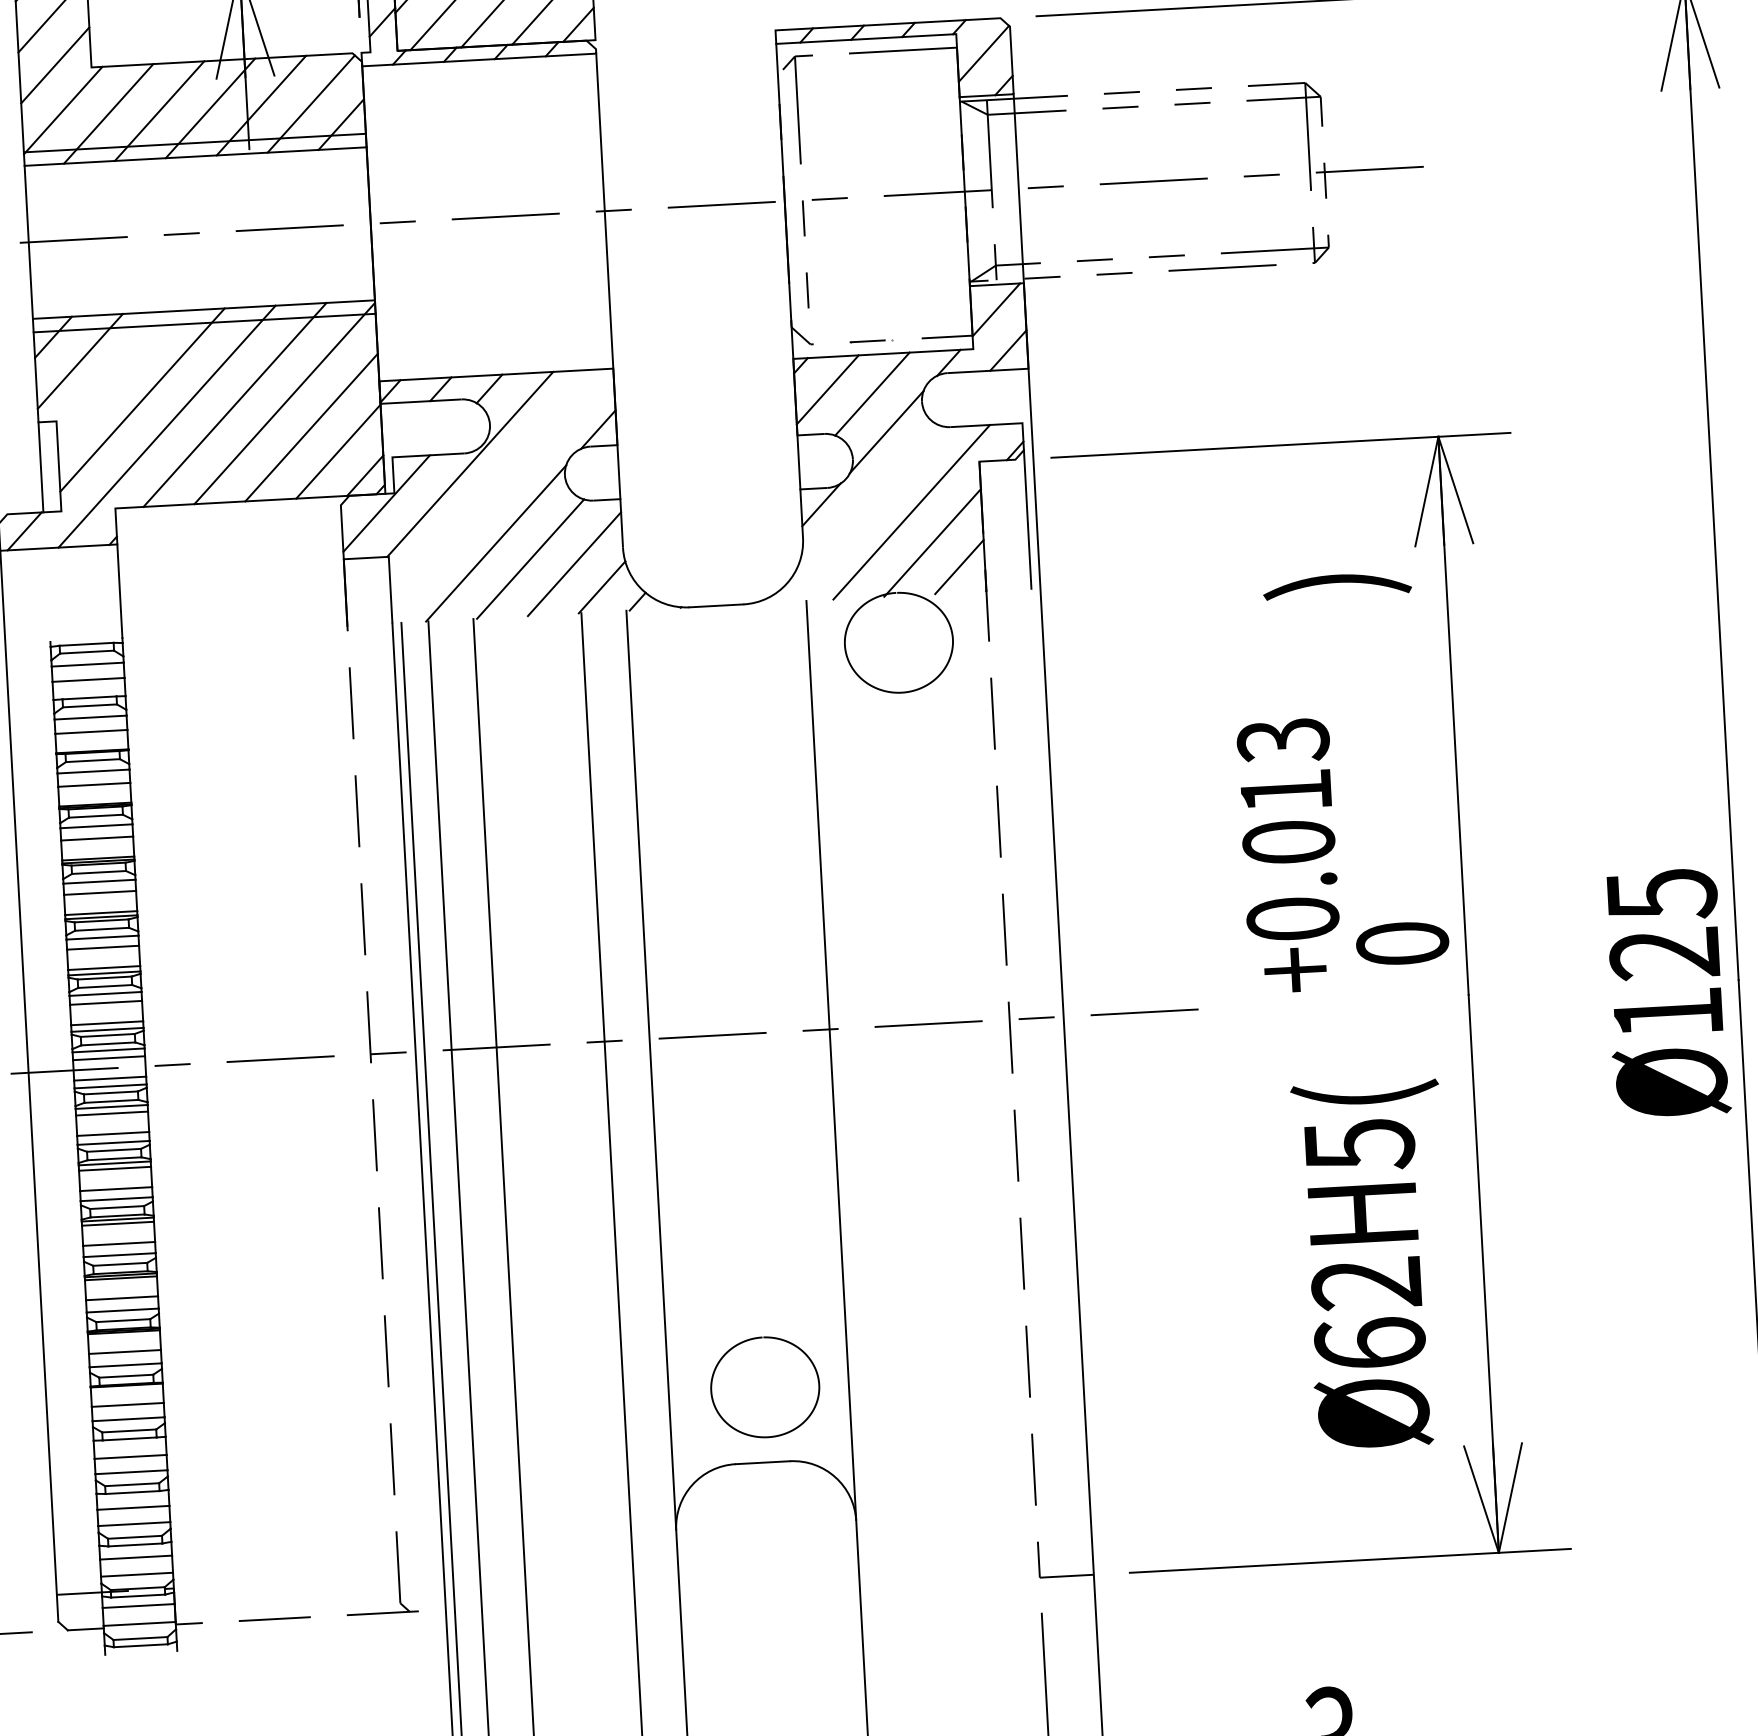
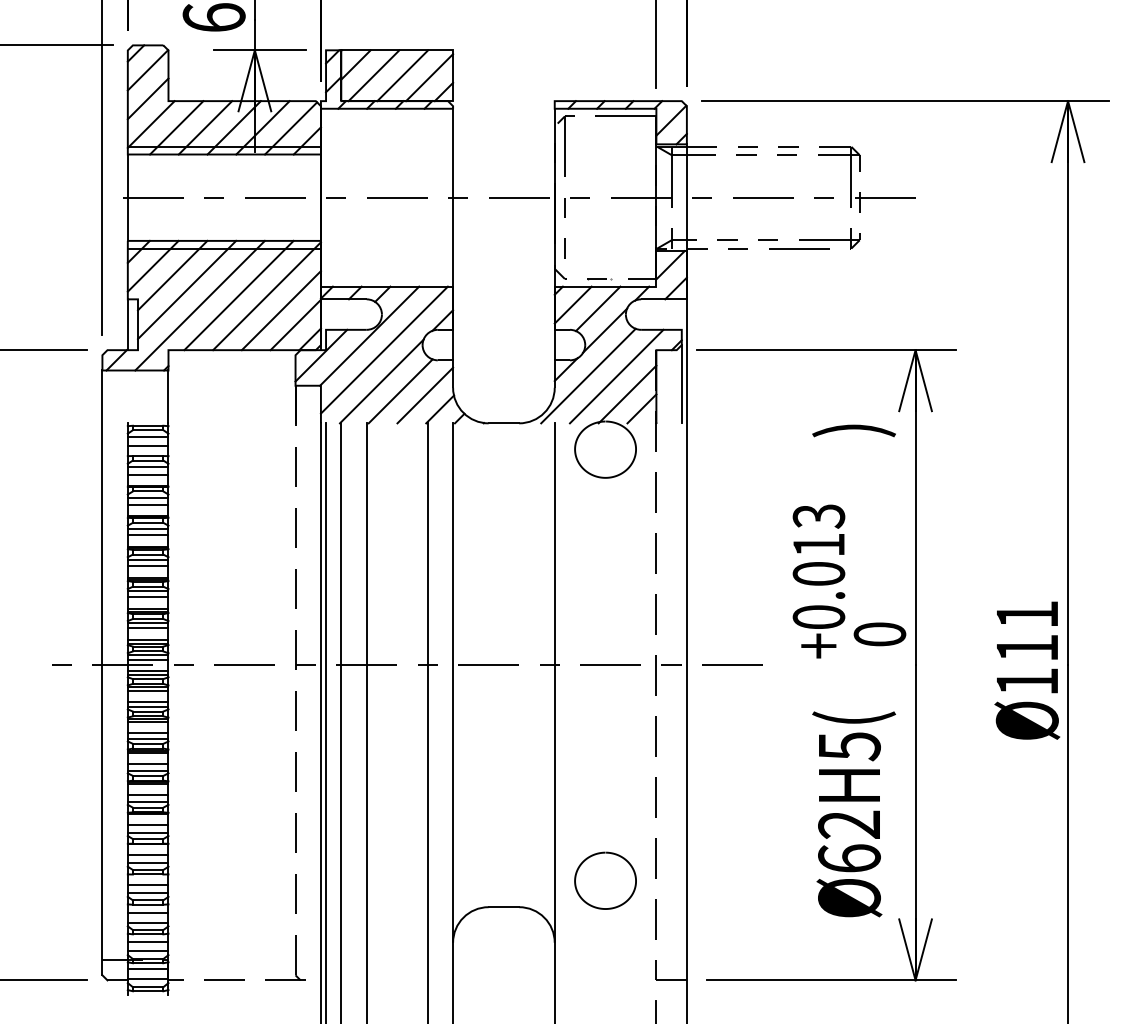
line: (115, 375) -> (172, 275), added
line: (496, 486) -> (383, 349), added
line: (861, 513) -> (588, 375), added
text: (1661, 924) -> (1026, 631), Ø125 -> Ø111
curve: (751, 1341) -> (599, 854), moved

